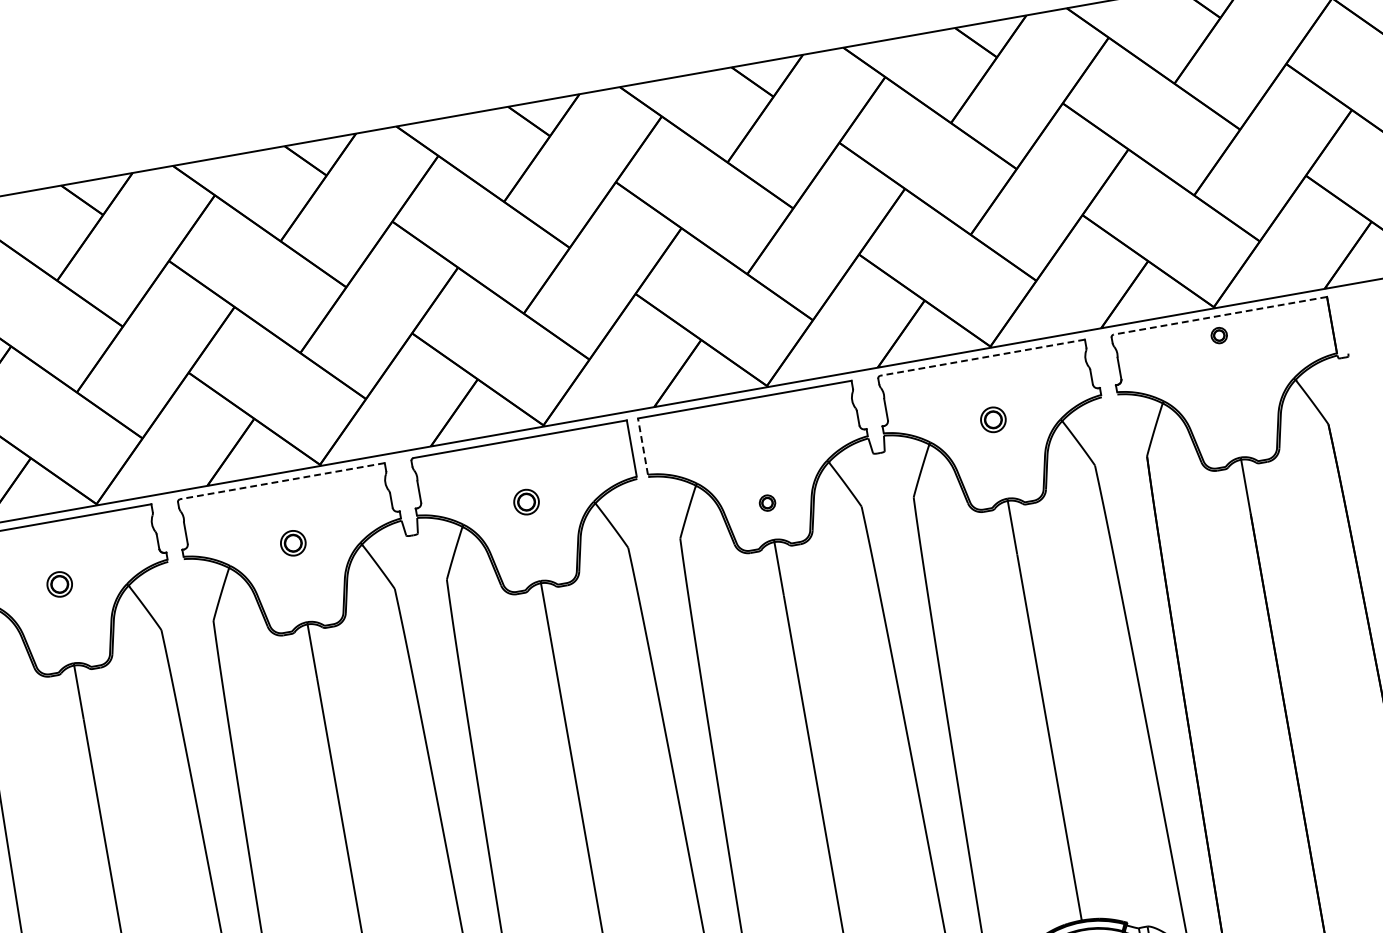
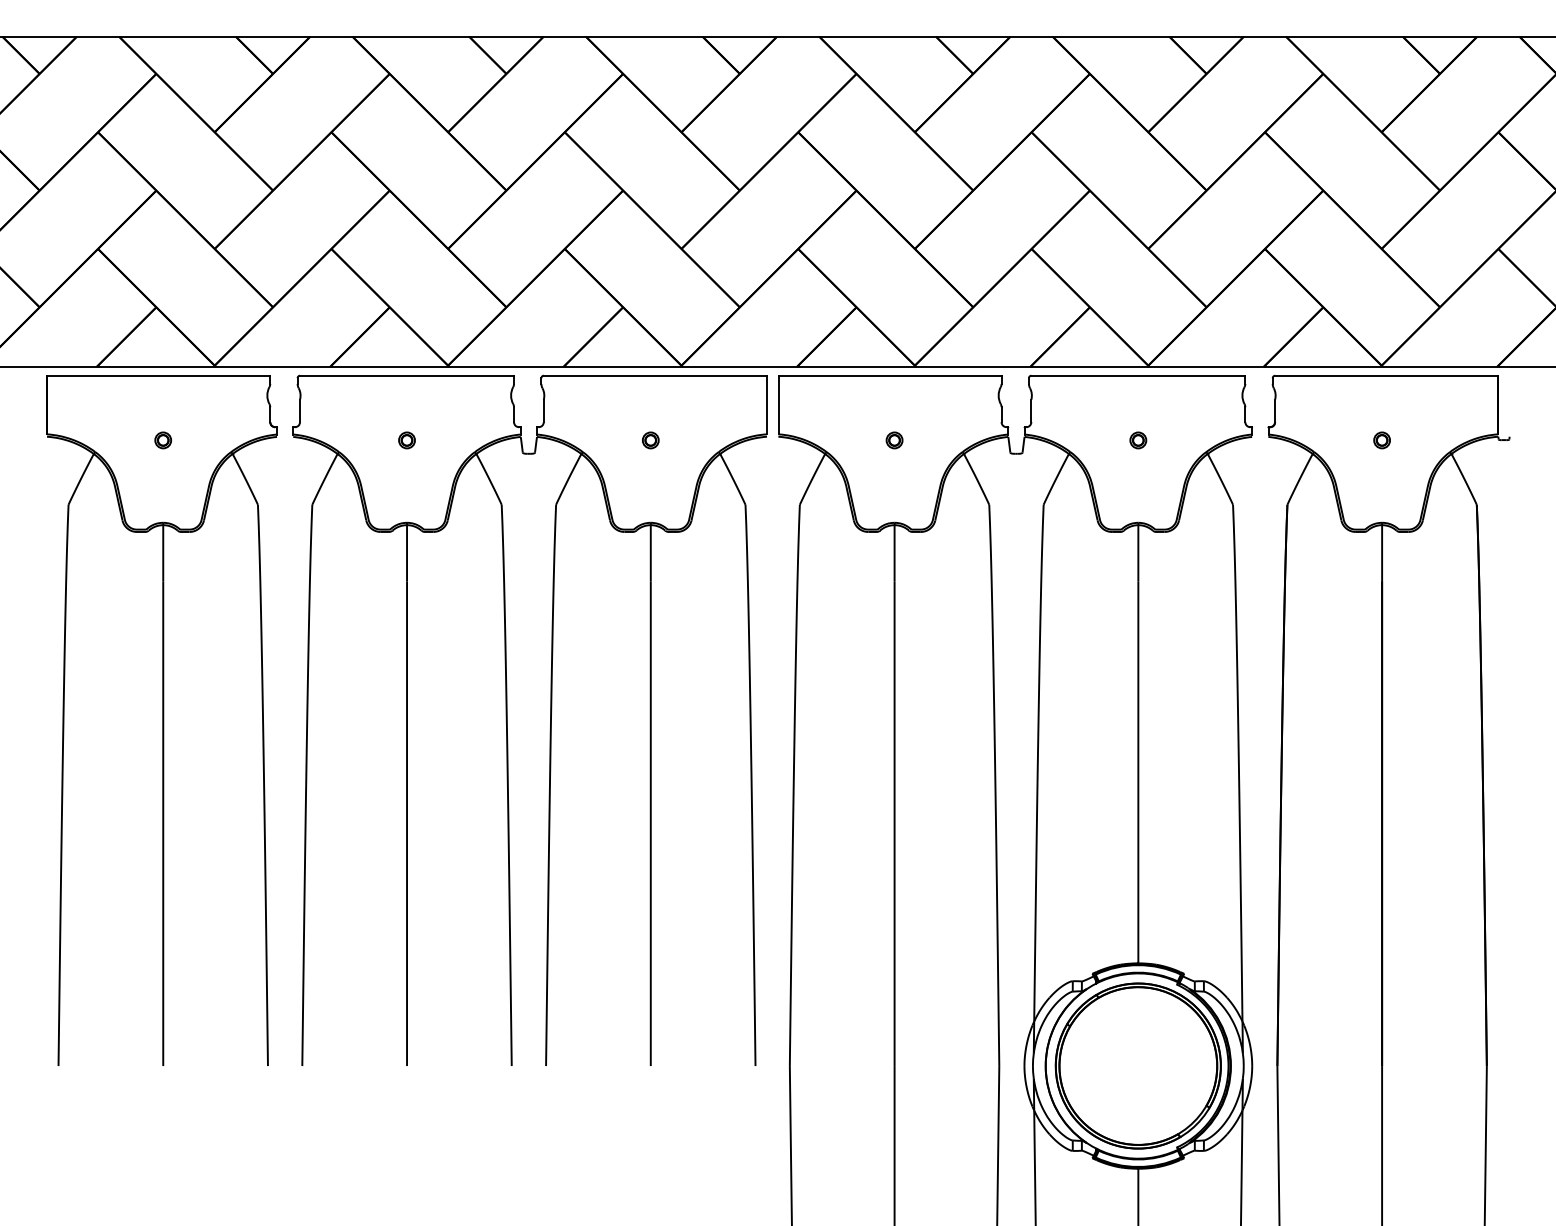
line: (1220, 315) -> (1386, 375), dashed -> solid
part: (1218, 335) -> (1381, 440), moved
line: (982, 357) -> (1138, 375), dashed -> solid
part: (993, 419) -> (1138, 440), size x0.62
line: (642, 446) -> (778, 404), dashed -> solid
line: (281, 481) -> (406, 375), dashed -> solid
part: (526, 502) -> (650, 440), size x0.62
part: (767, 503) -> (894, 440), moved
part: (292, 543) -> (406, 440), size x0.62
part: (60, 584) -> (163, 440), size x0.62

